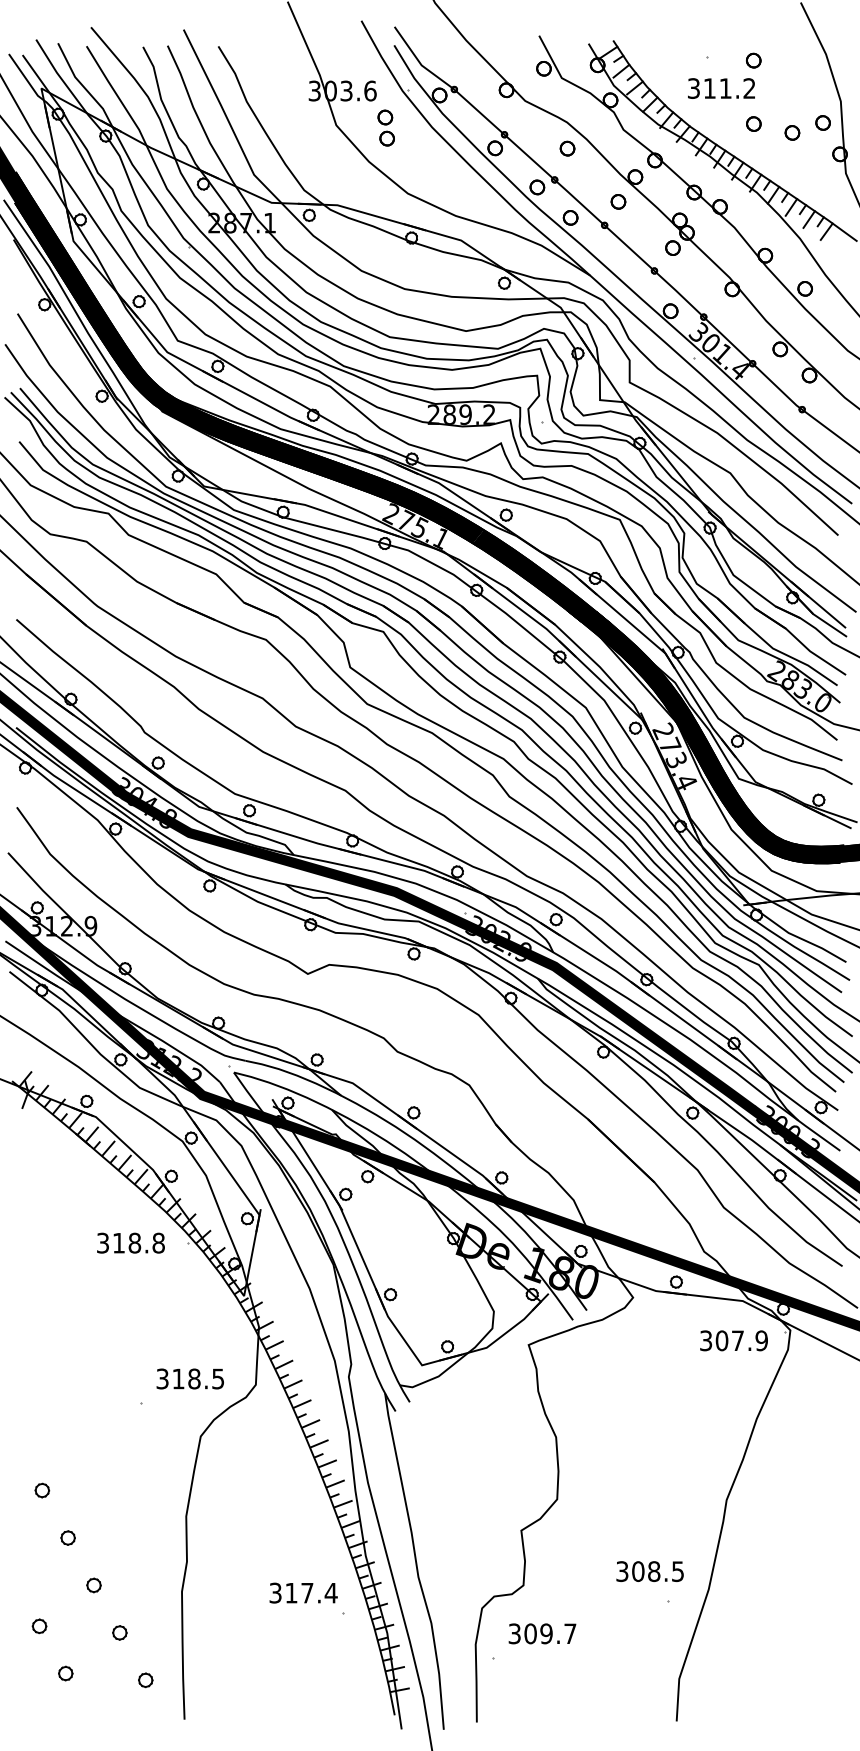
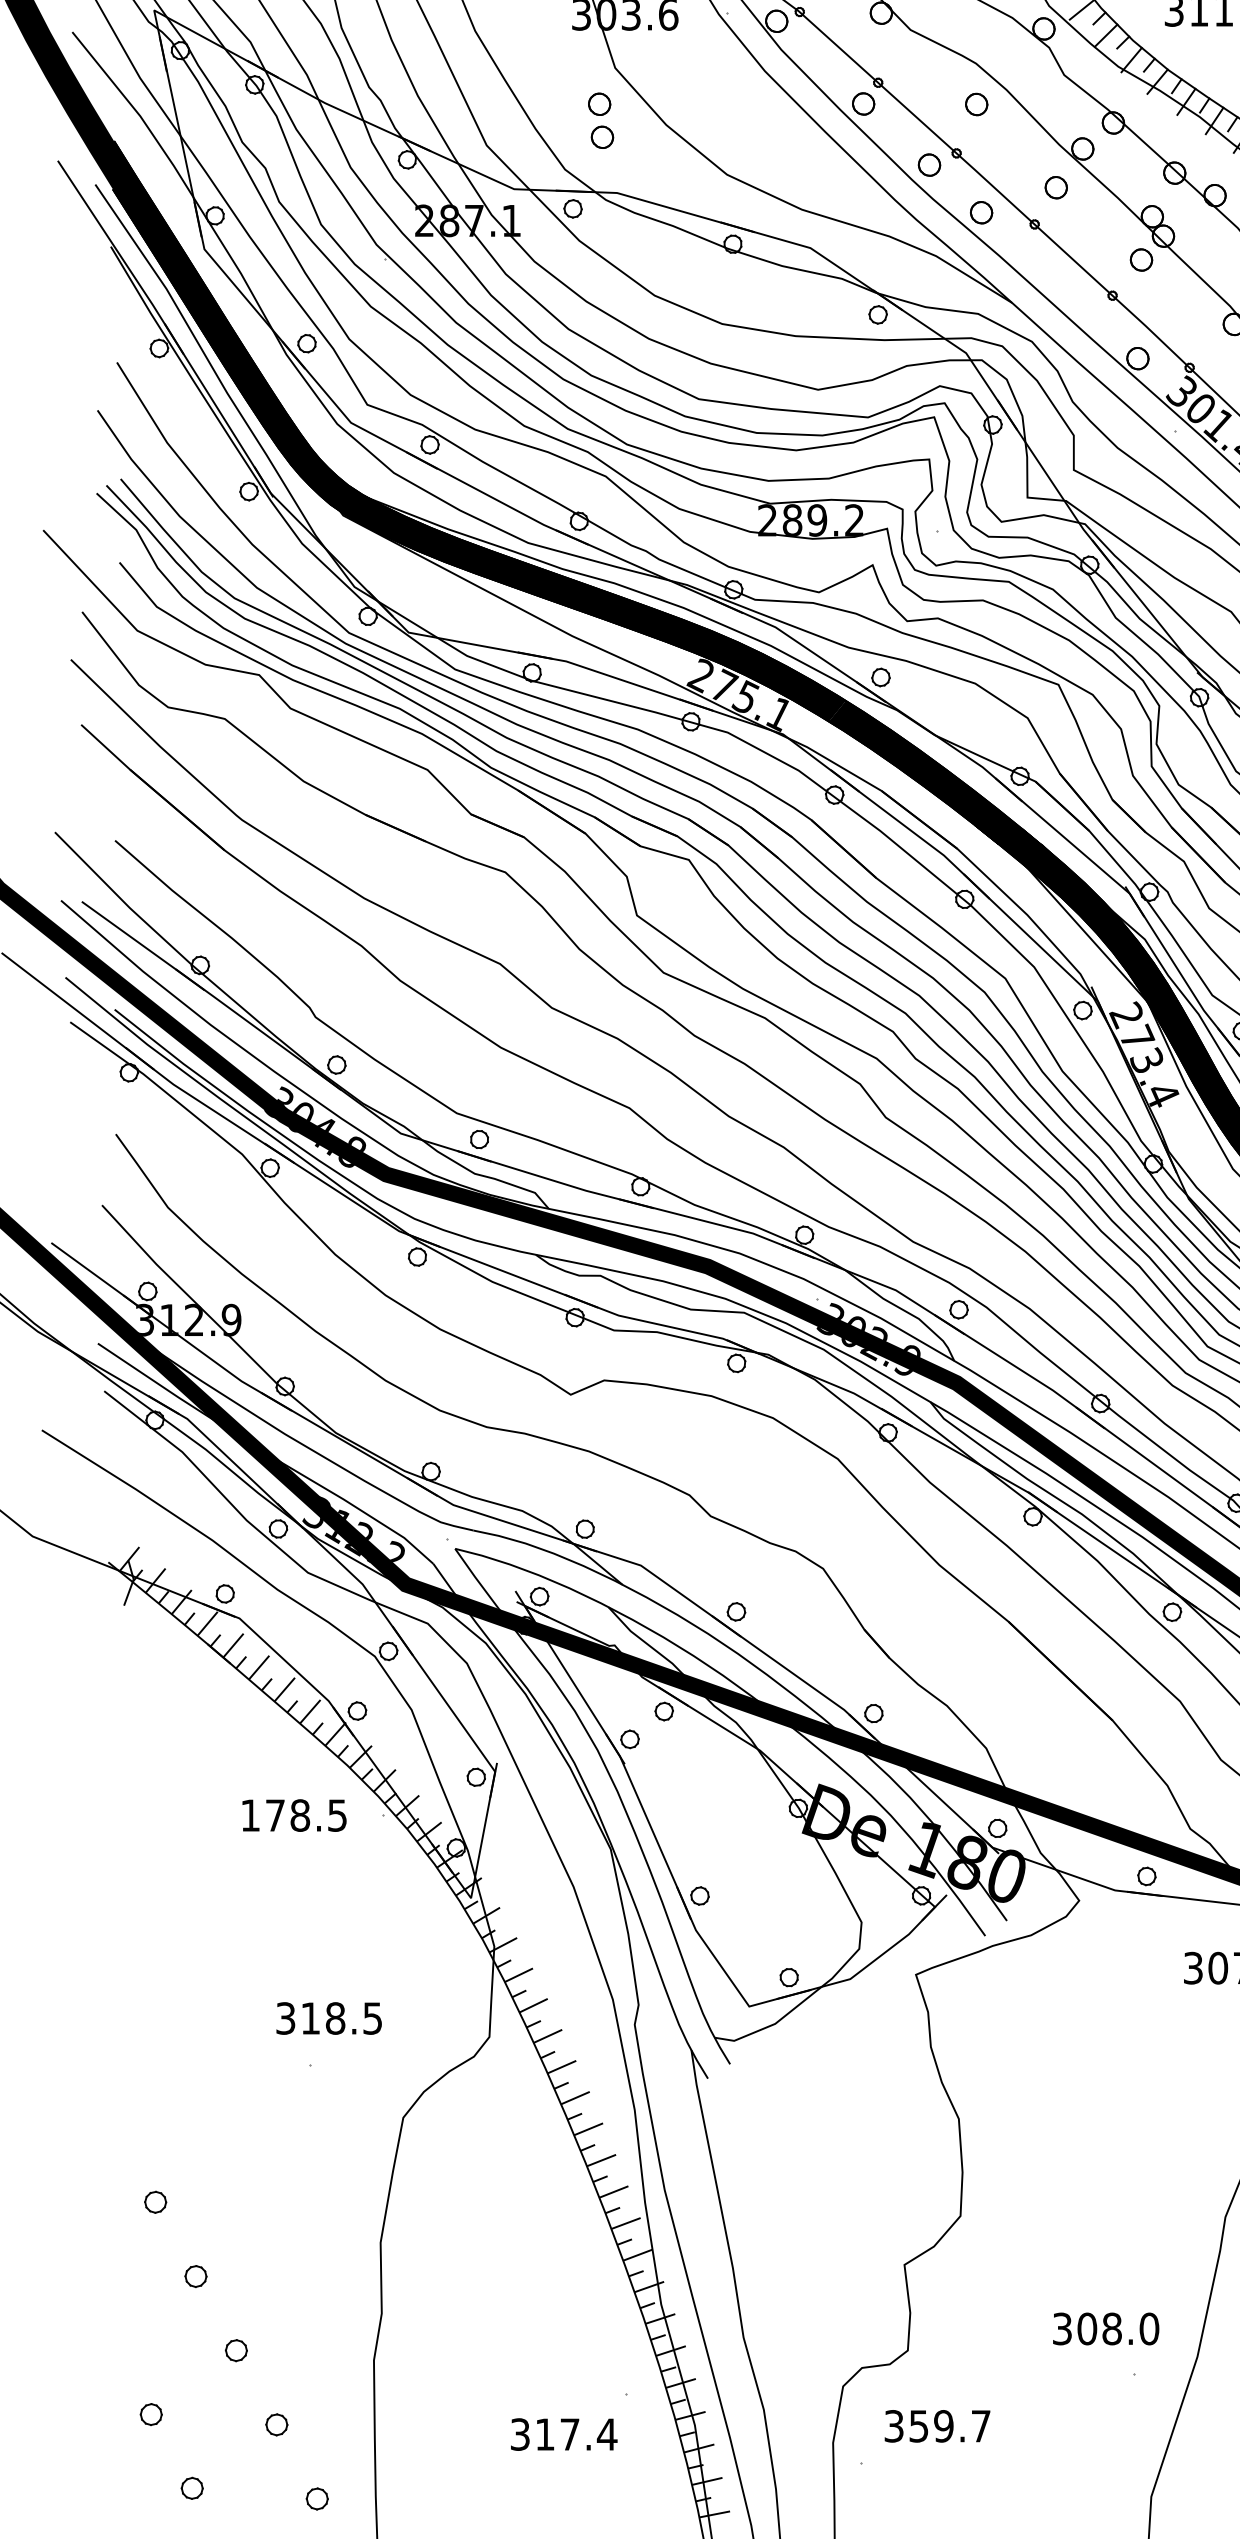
part: (385, 127) -> (599, 119), moved
text: (130, 1242) -> (293, 1814), 318.8 -> 178.5
text: (189, 1378) -> (327, 2017), moved
text: (677, 1571) -> (1148, 2328), 308.5 -> 308.0
text: (303, 1592) -> (563, 2433), moved
text: (530, 1633) -> (918, 2425), 309.7 -> 359.7

